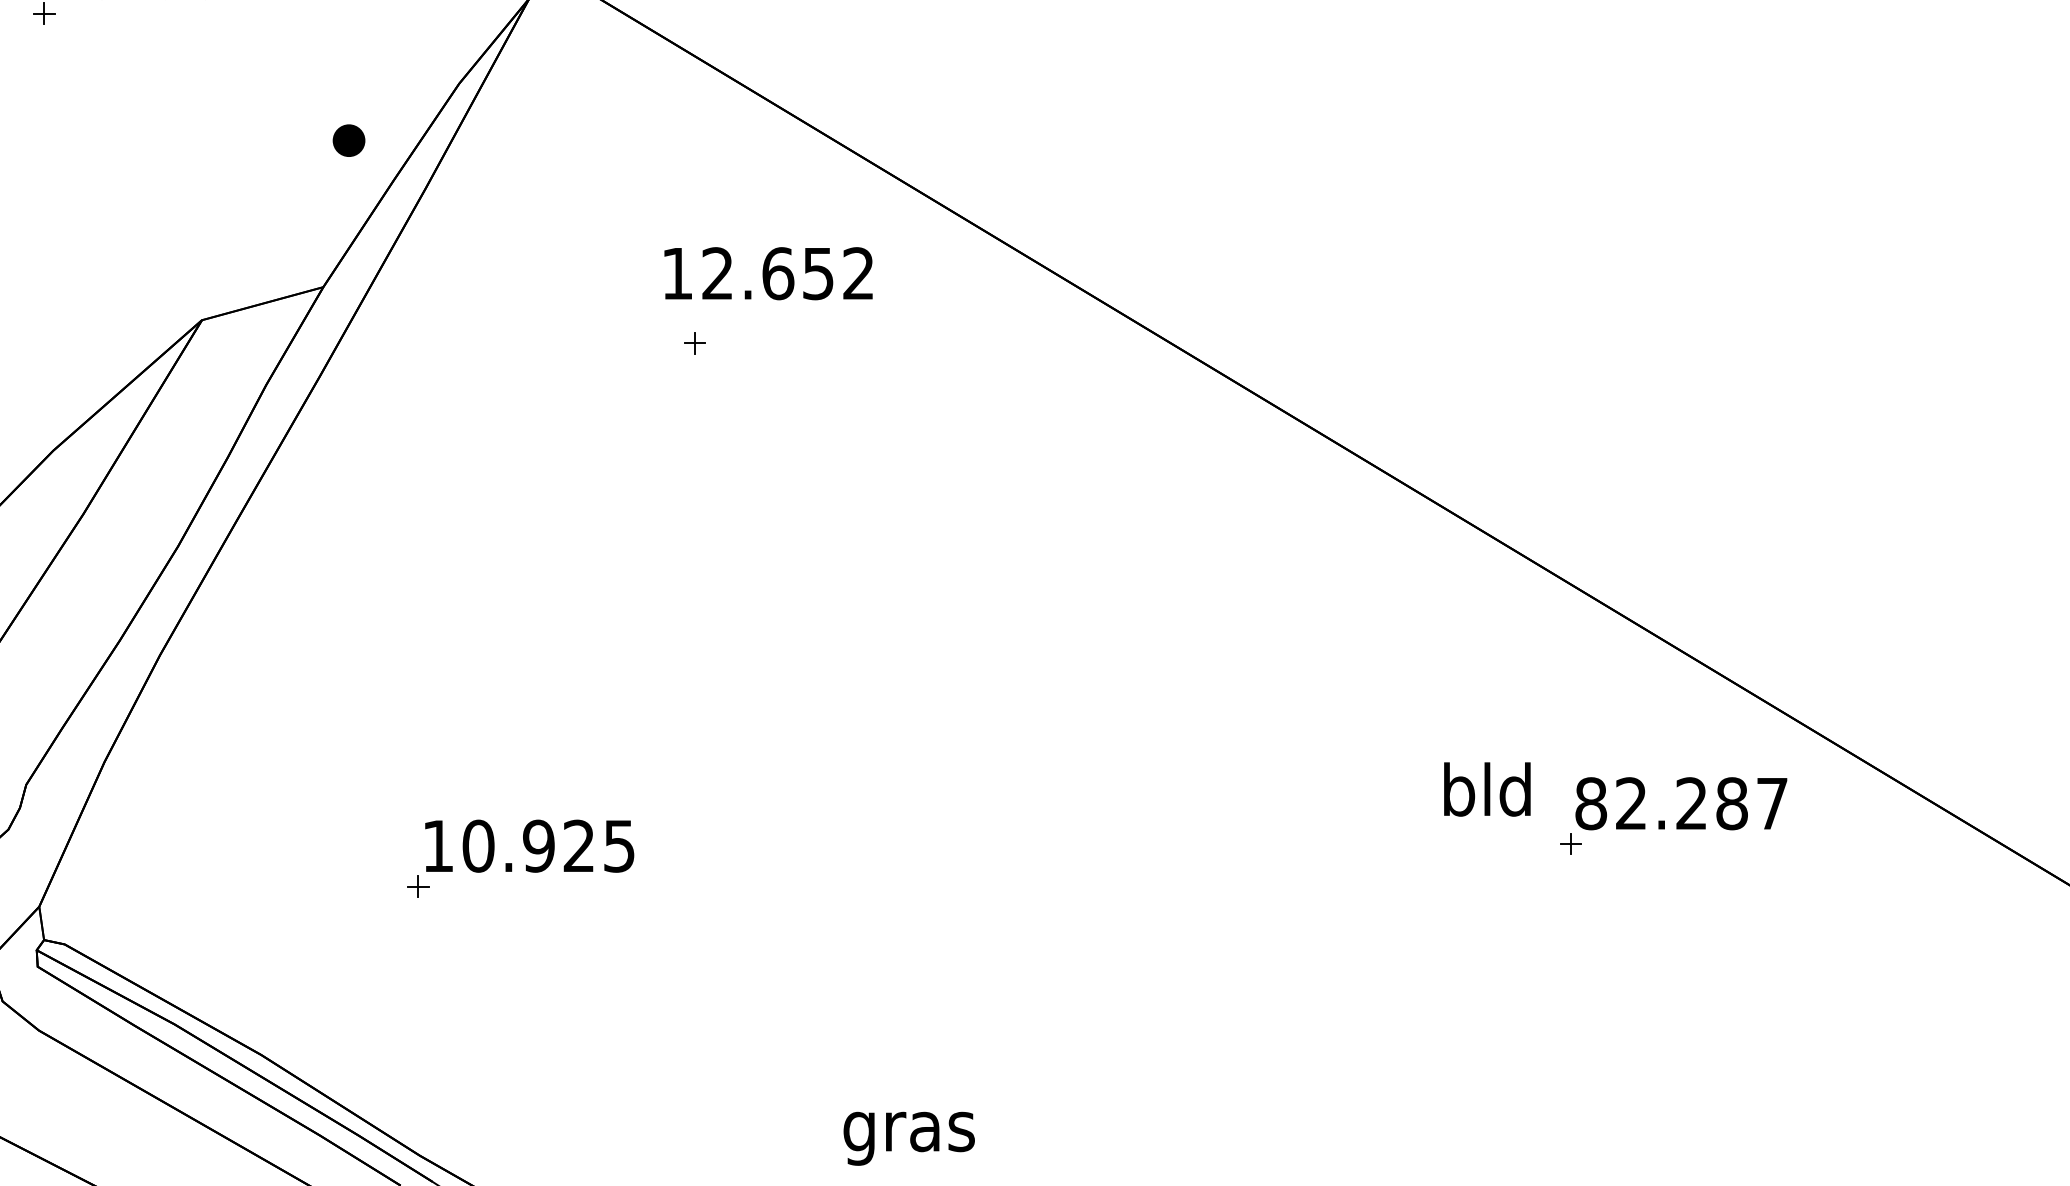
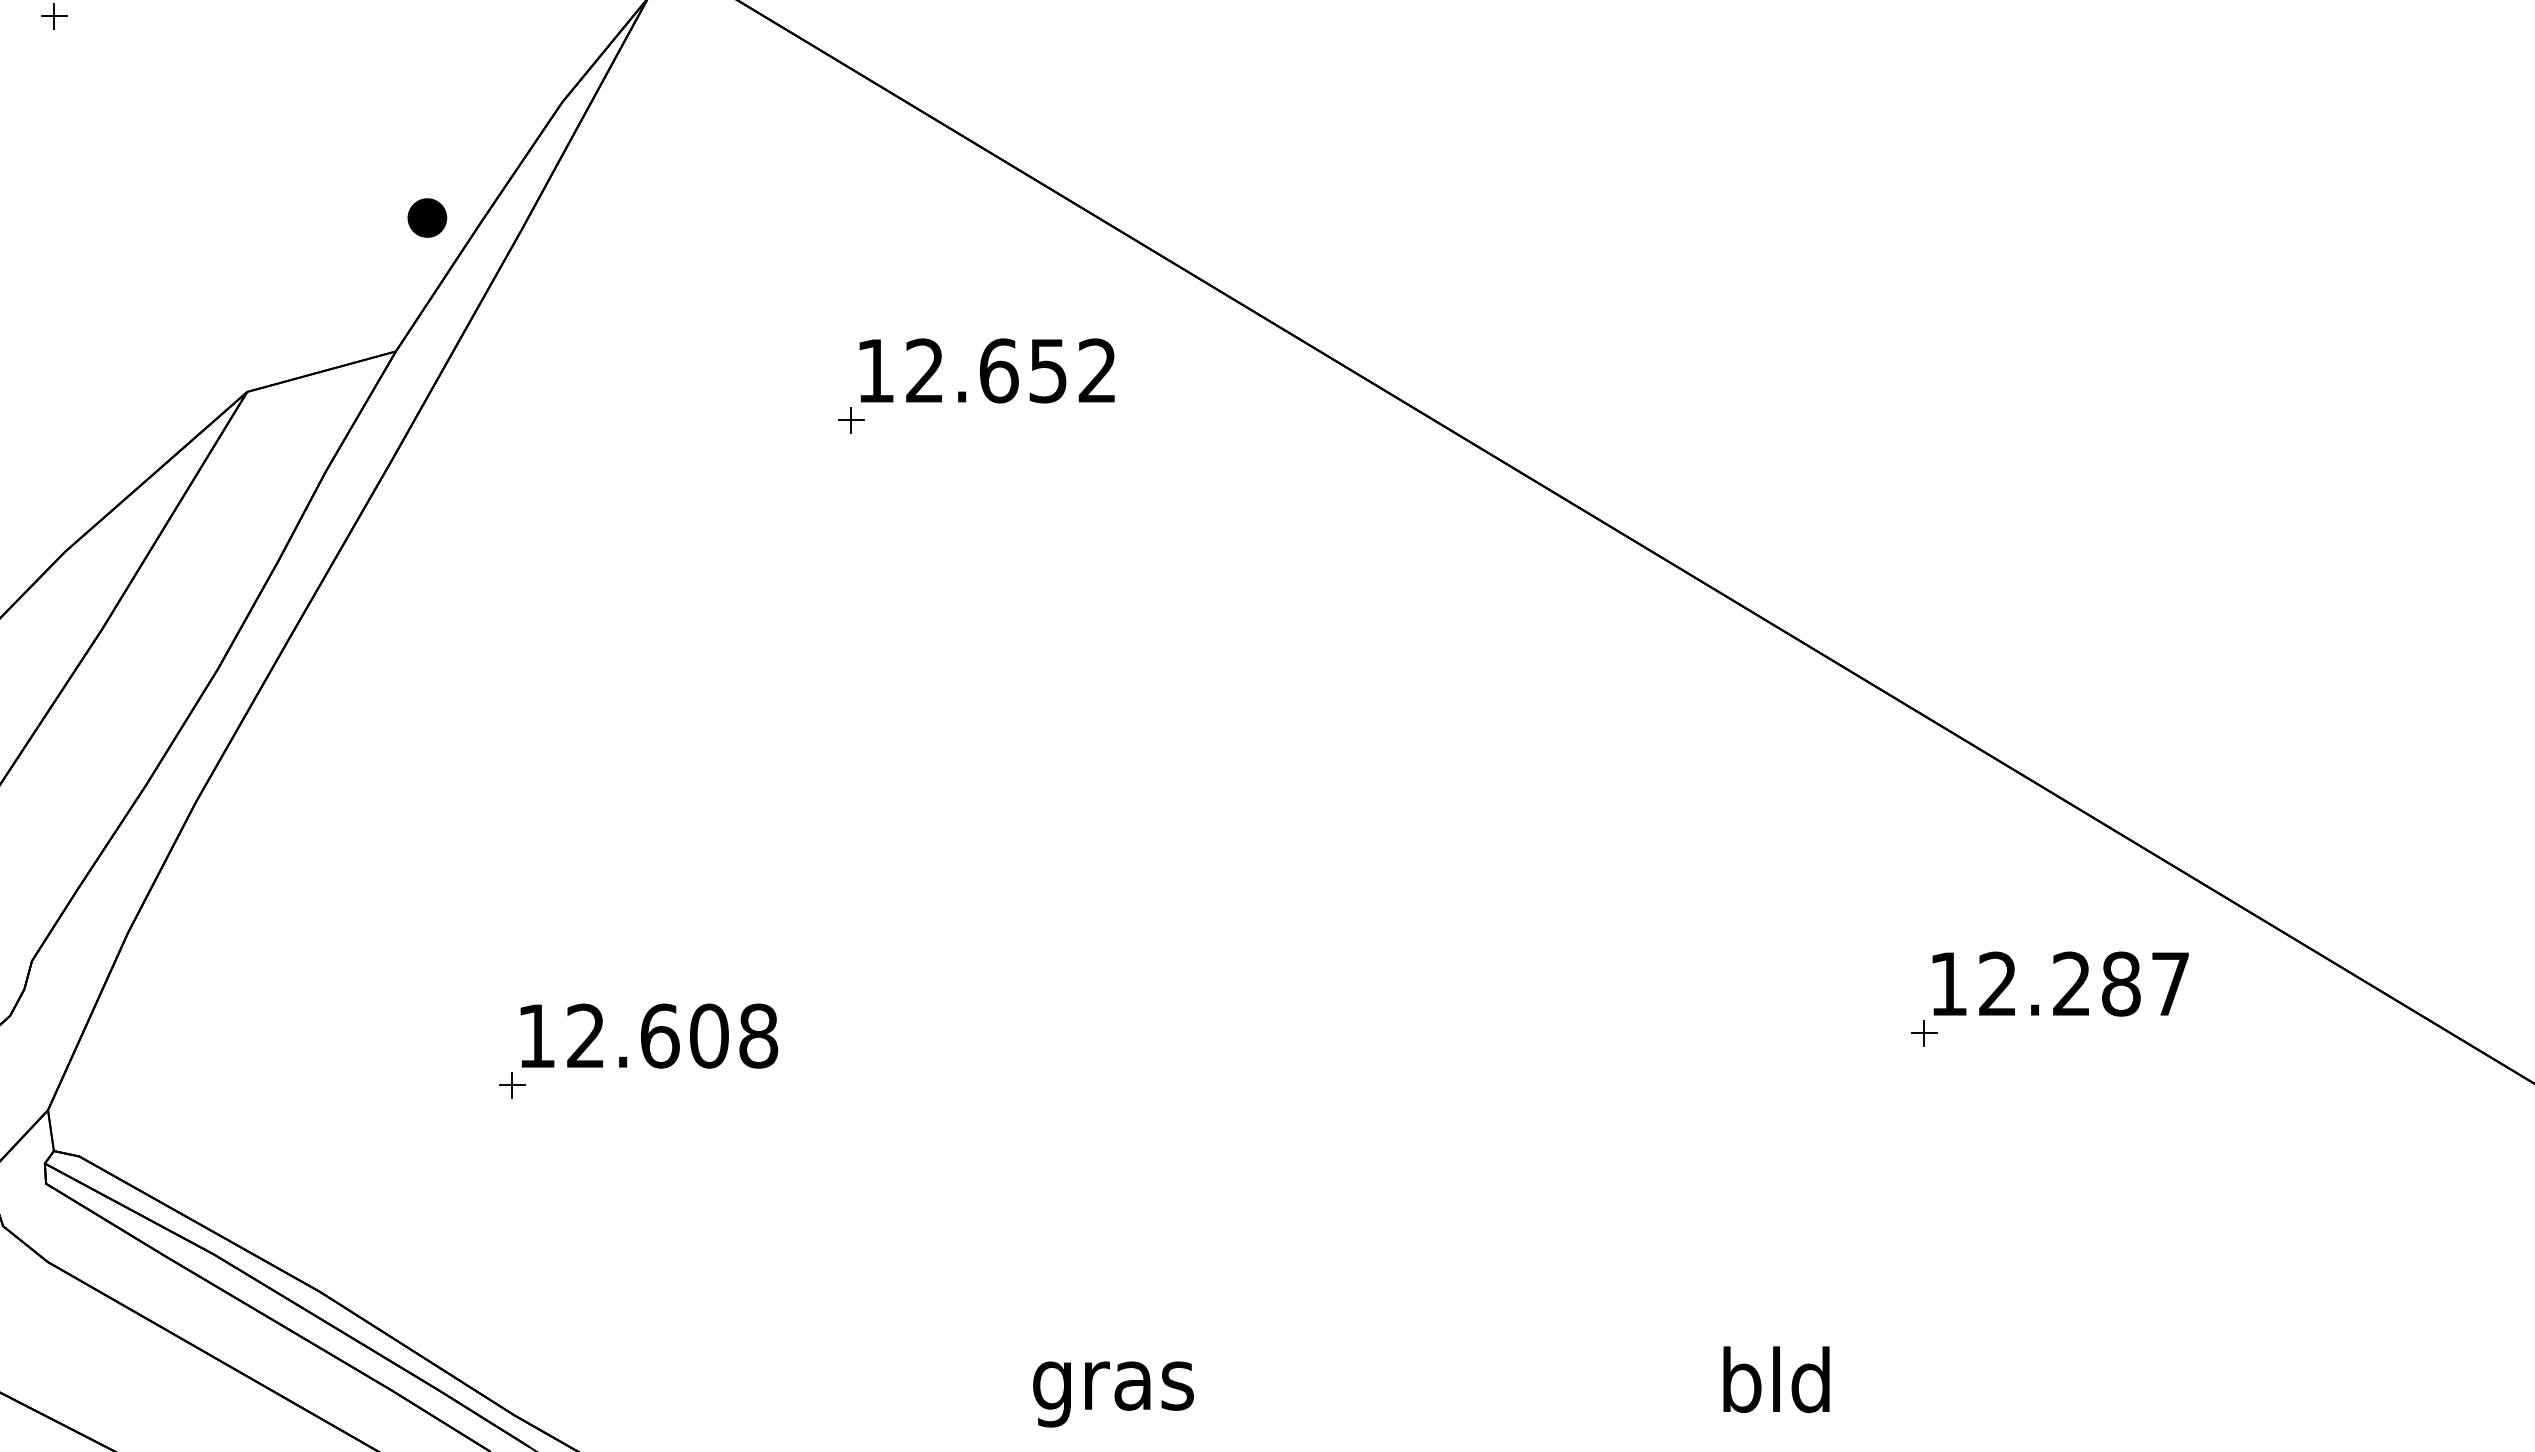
part: (349, 140) -> (427, 217), moved
text: (768, 273) -> (986, 370), moved
text: (1487, 789) -> (1776, 1379), moved
text: (1591, 803) -> (1948, 983), 82.287 -> 12.287
text: (549, 845) -> (672, 1035), 10.925 -> 12.608

